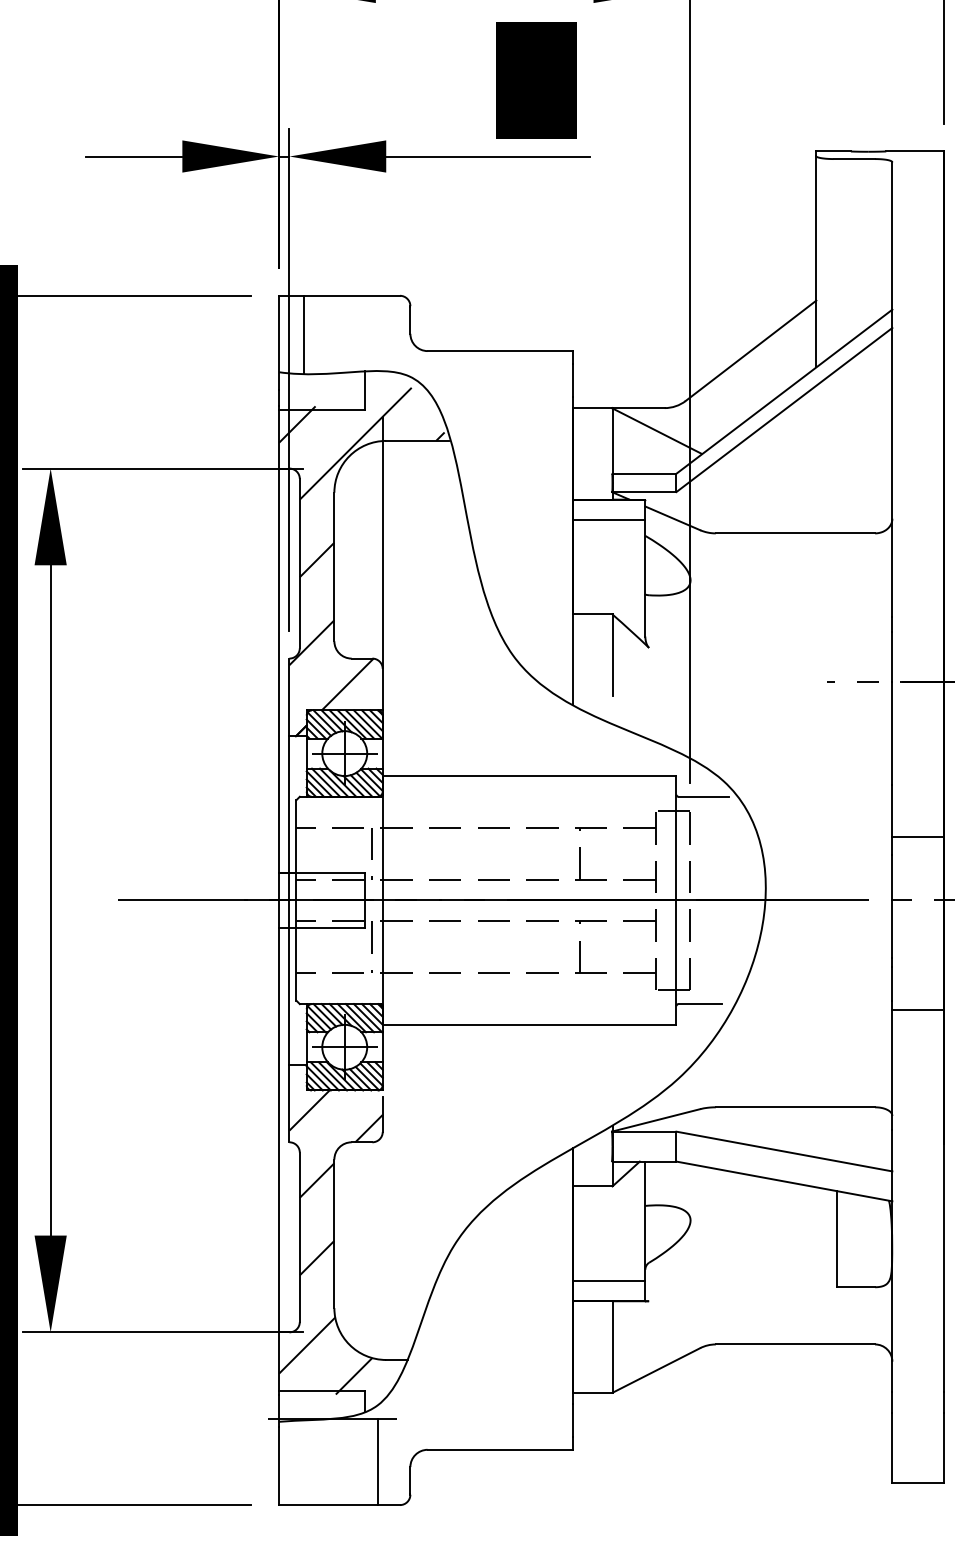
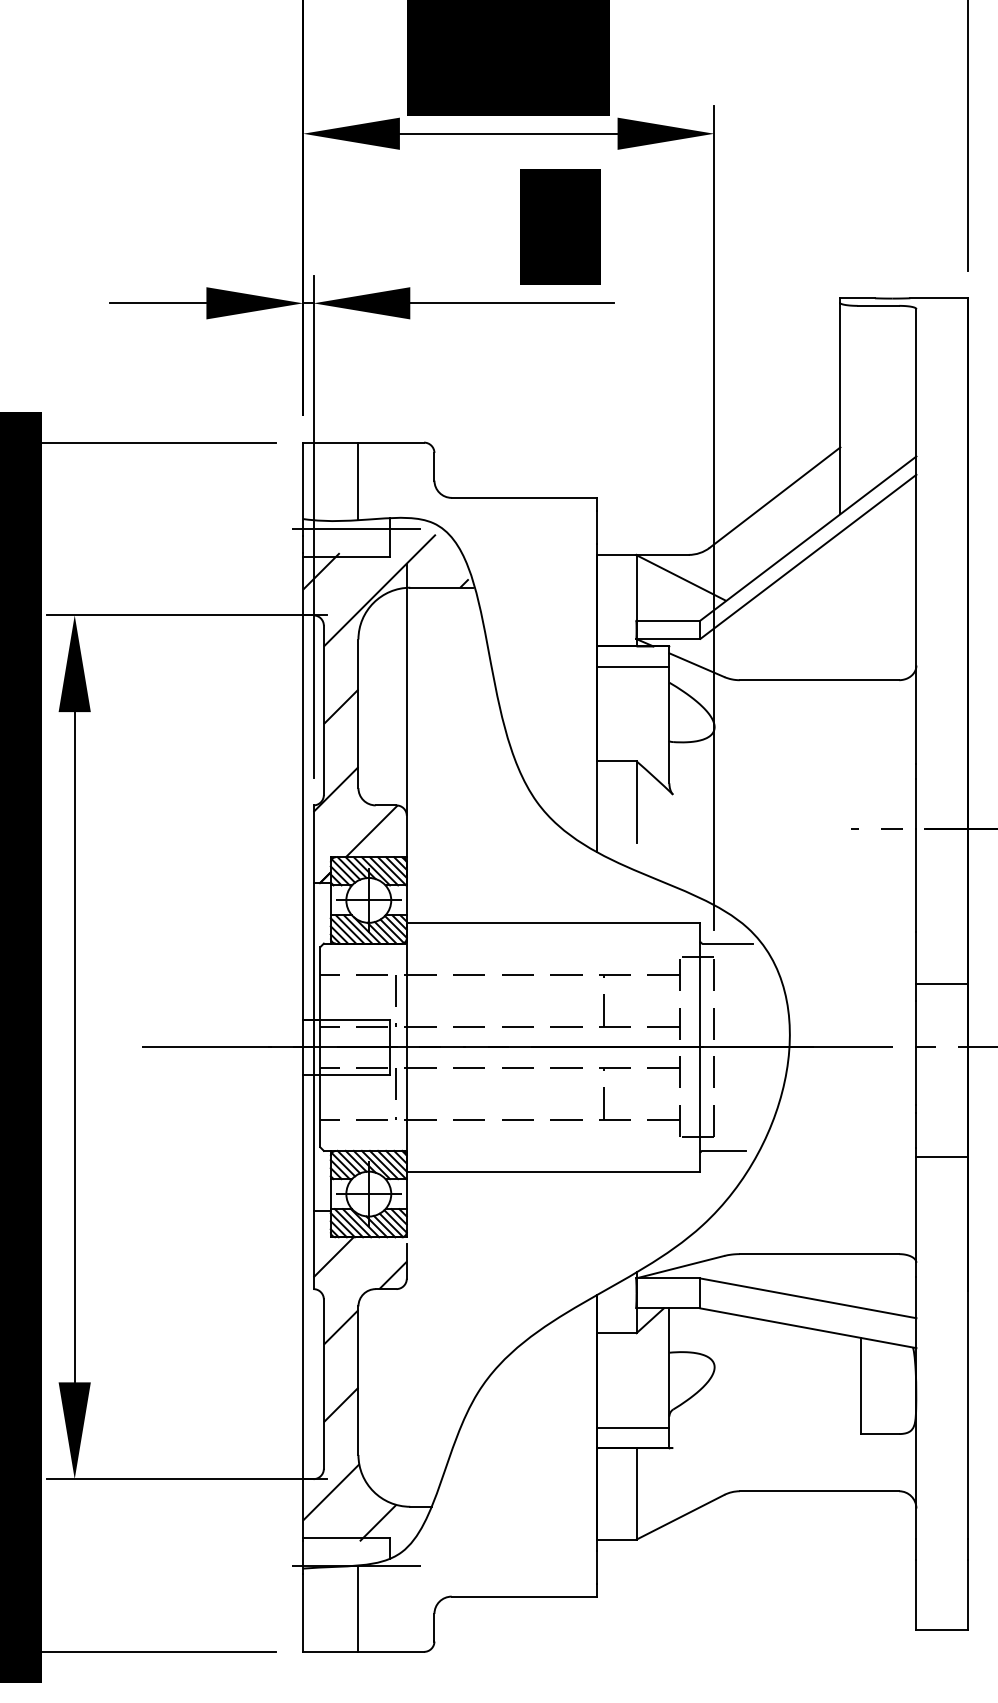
line: (304, 334) -> (358, 481), moved
line: (325, 382) -> (349, 529), added
line: (378, 1461) -> (358, 1608), moved

